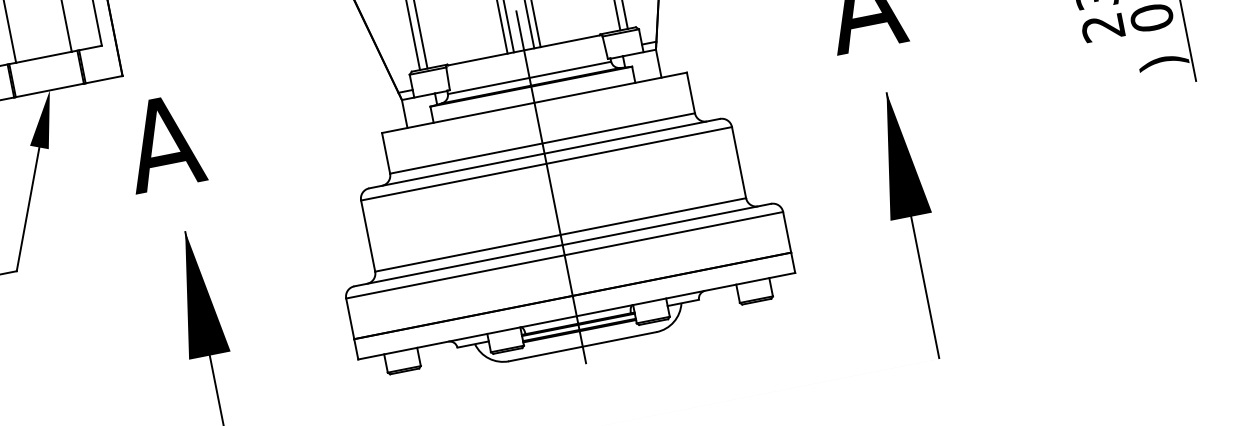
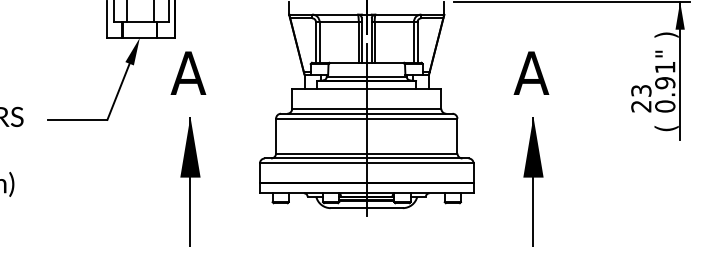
text: (1163, 62) -> (666, 128), ) -> (

